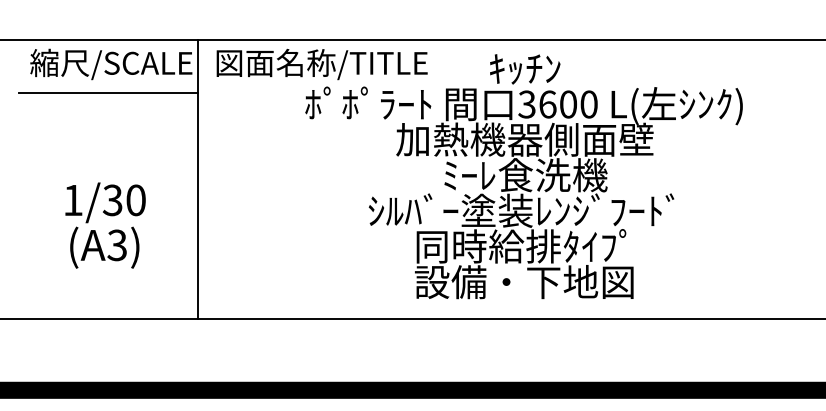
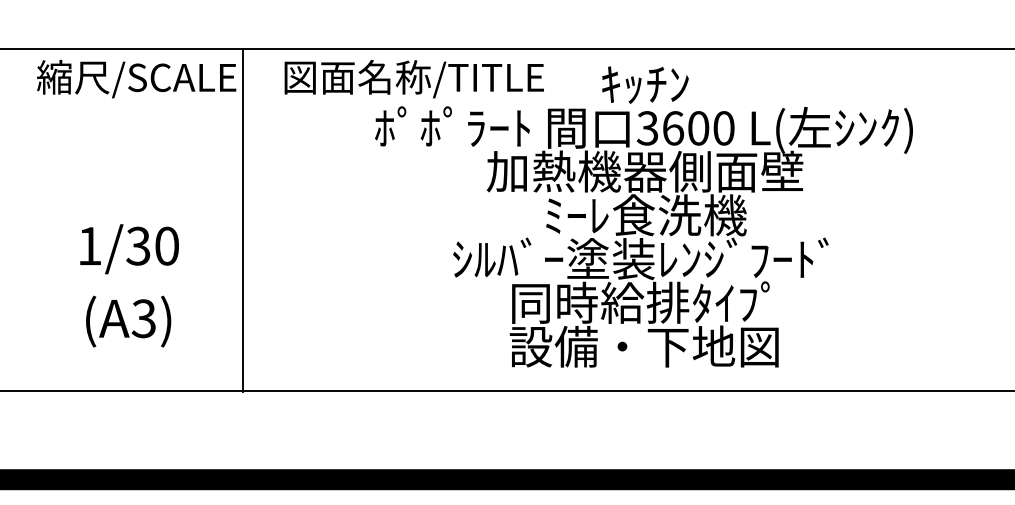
text: (321, 64) -> (413, 79), moved
line: (108, 92) -> (133, 113), removed
text: (104, 247) -> (128, 321), moved

